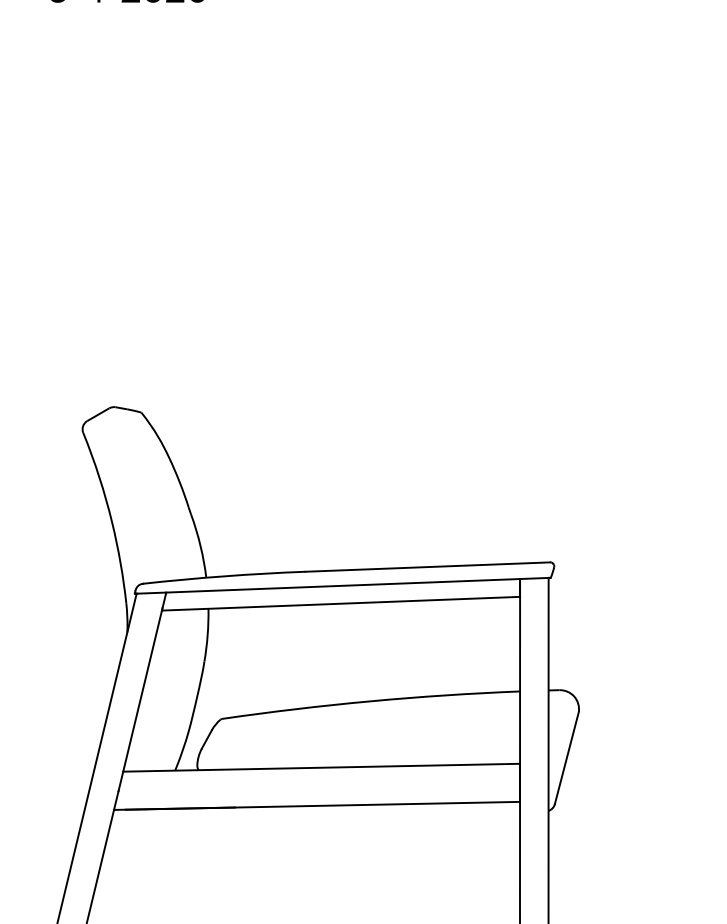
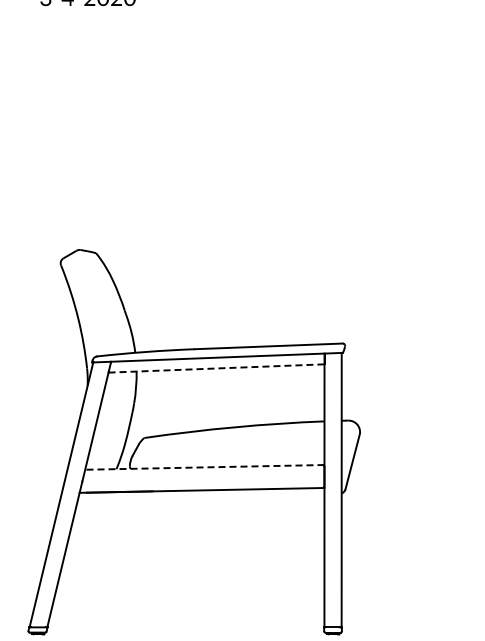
line: (342, 603) -> (217, 368), solid -> dashed
line: (321, 767) -> (204, 467), solid -> dashed

